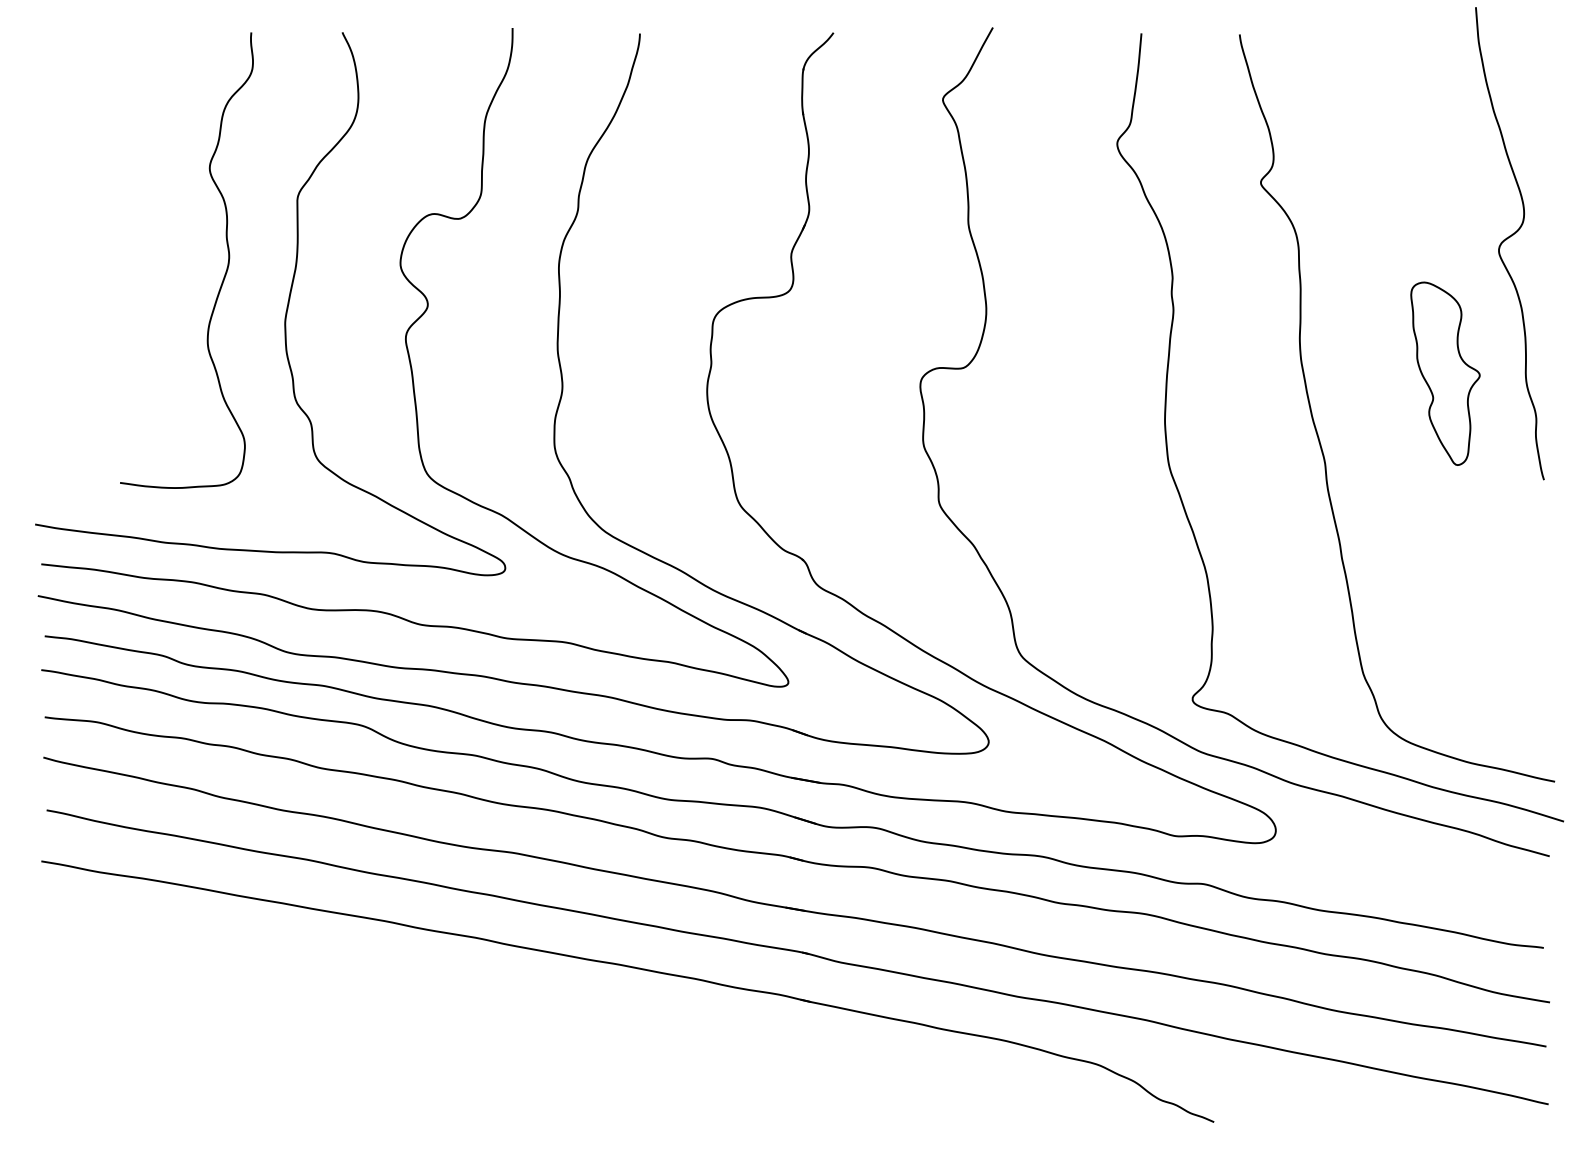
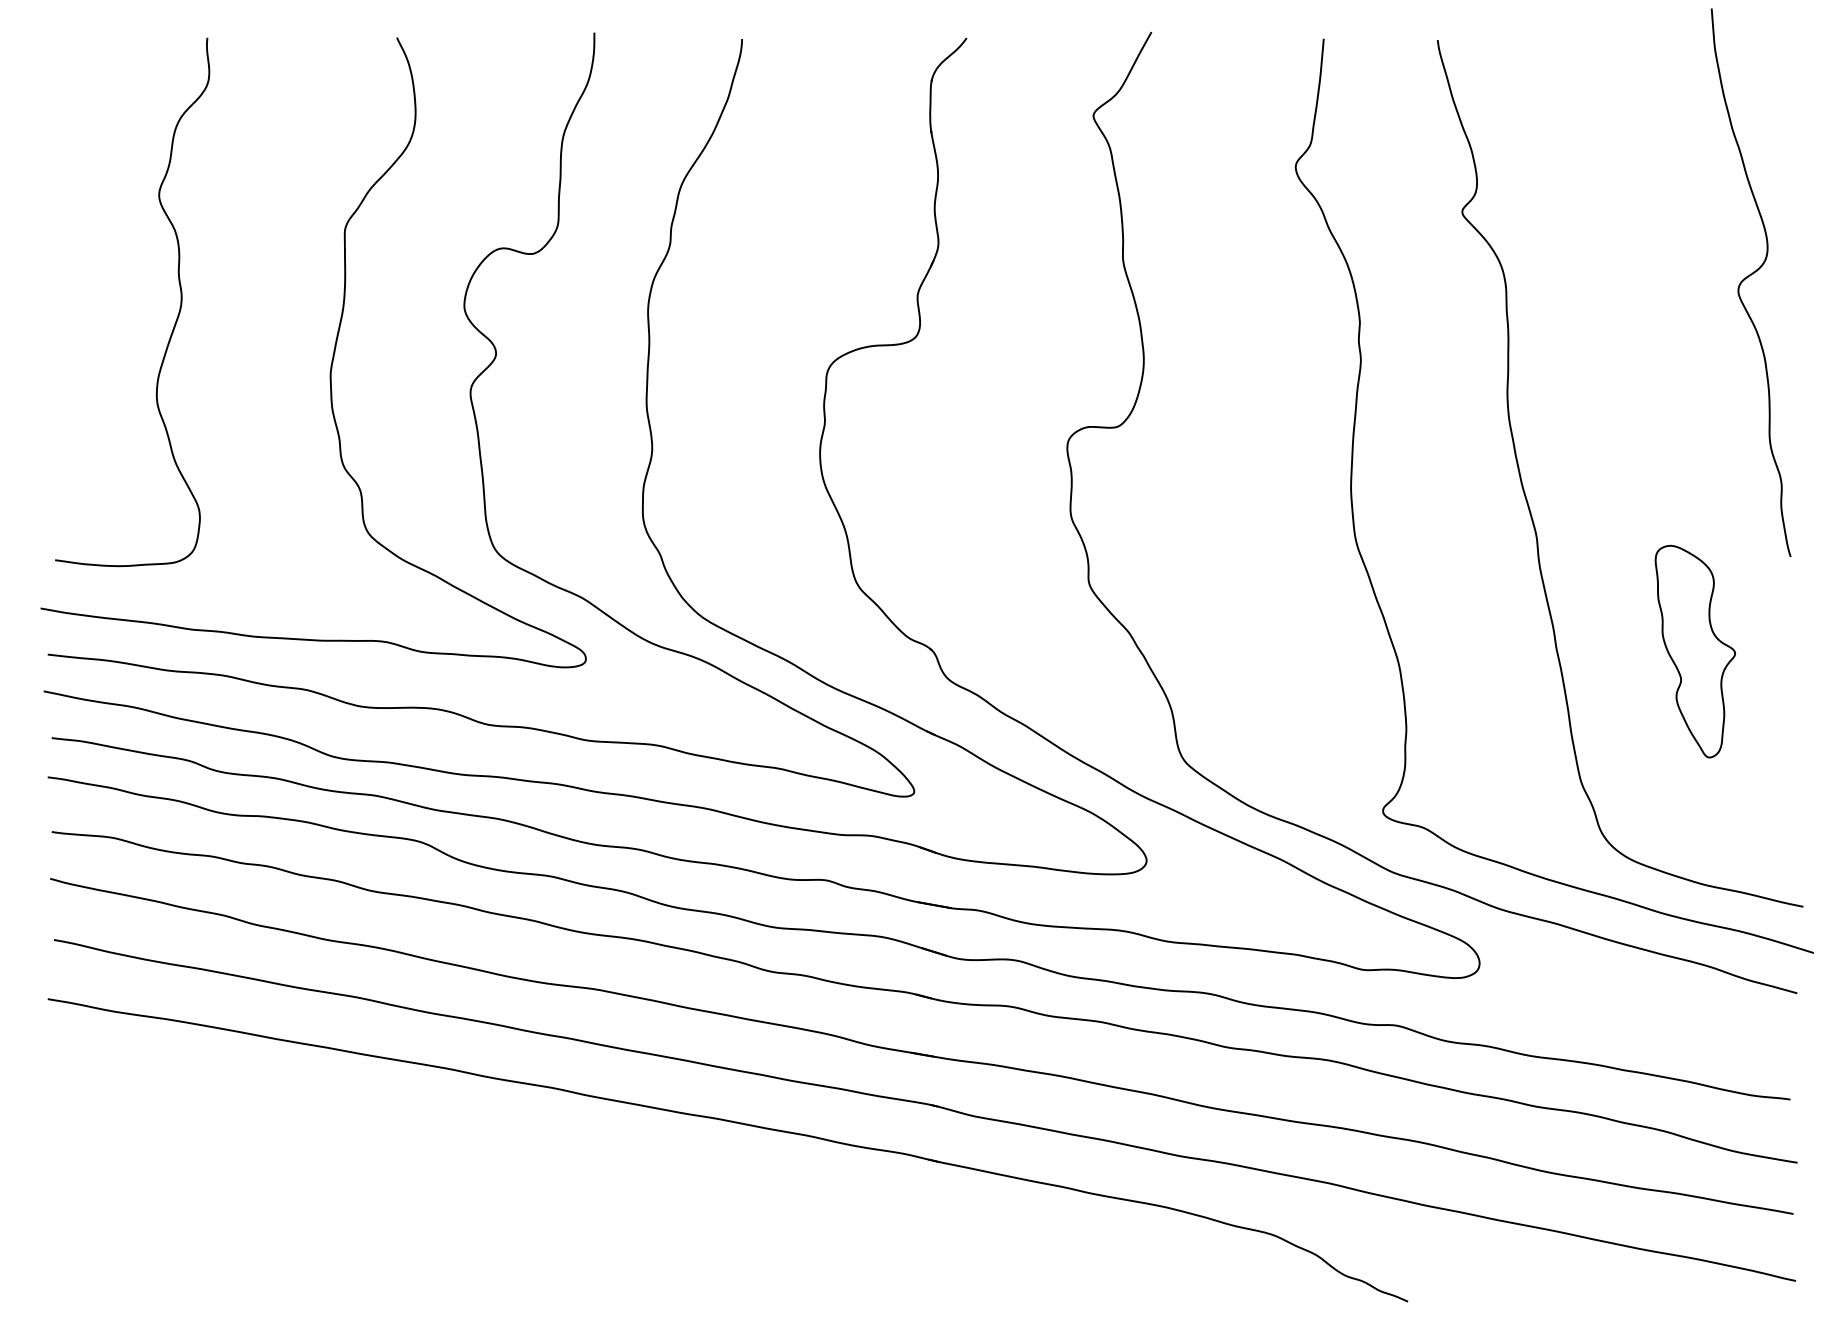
curve: (223, 276) -> (175, 320), moved
part: (1444, 373) -> (1694, 651), moved

